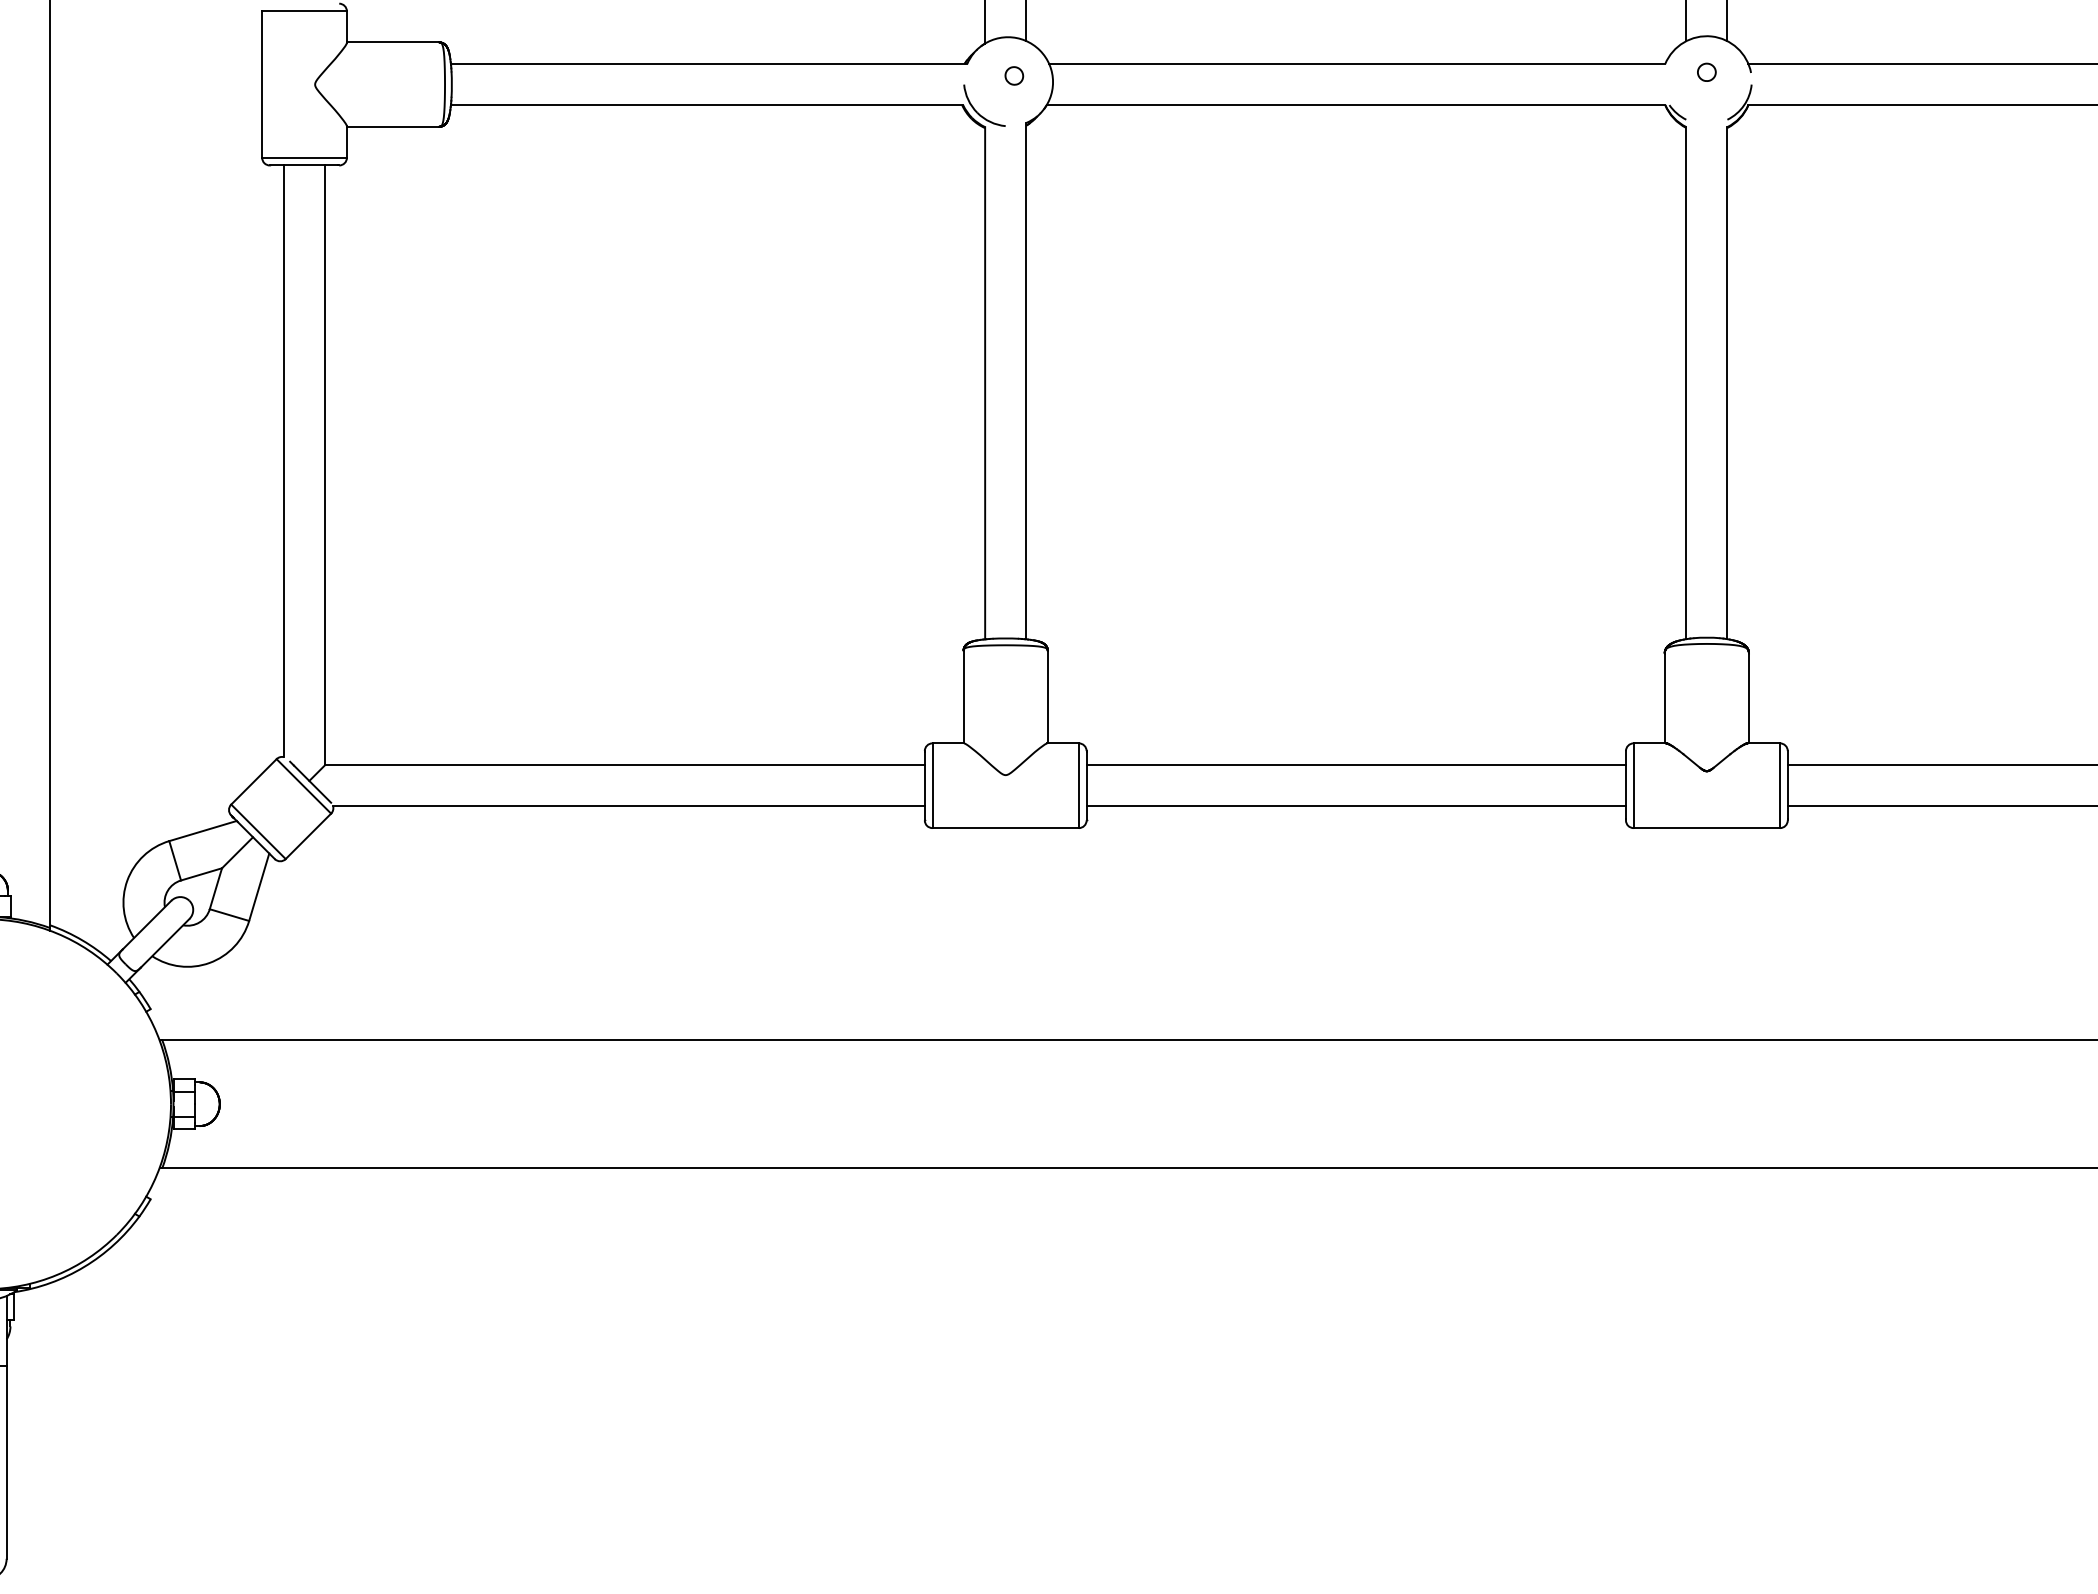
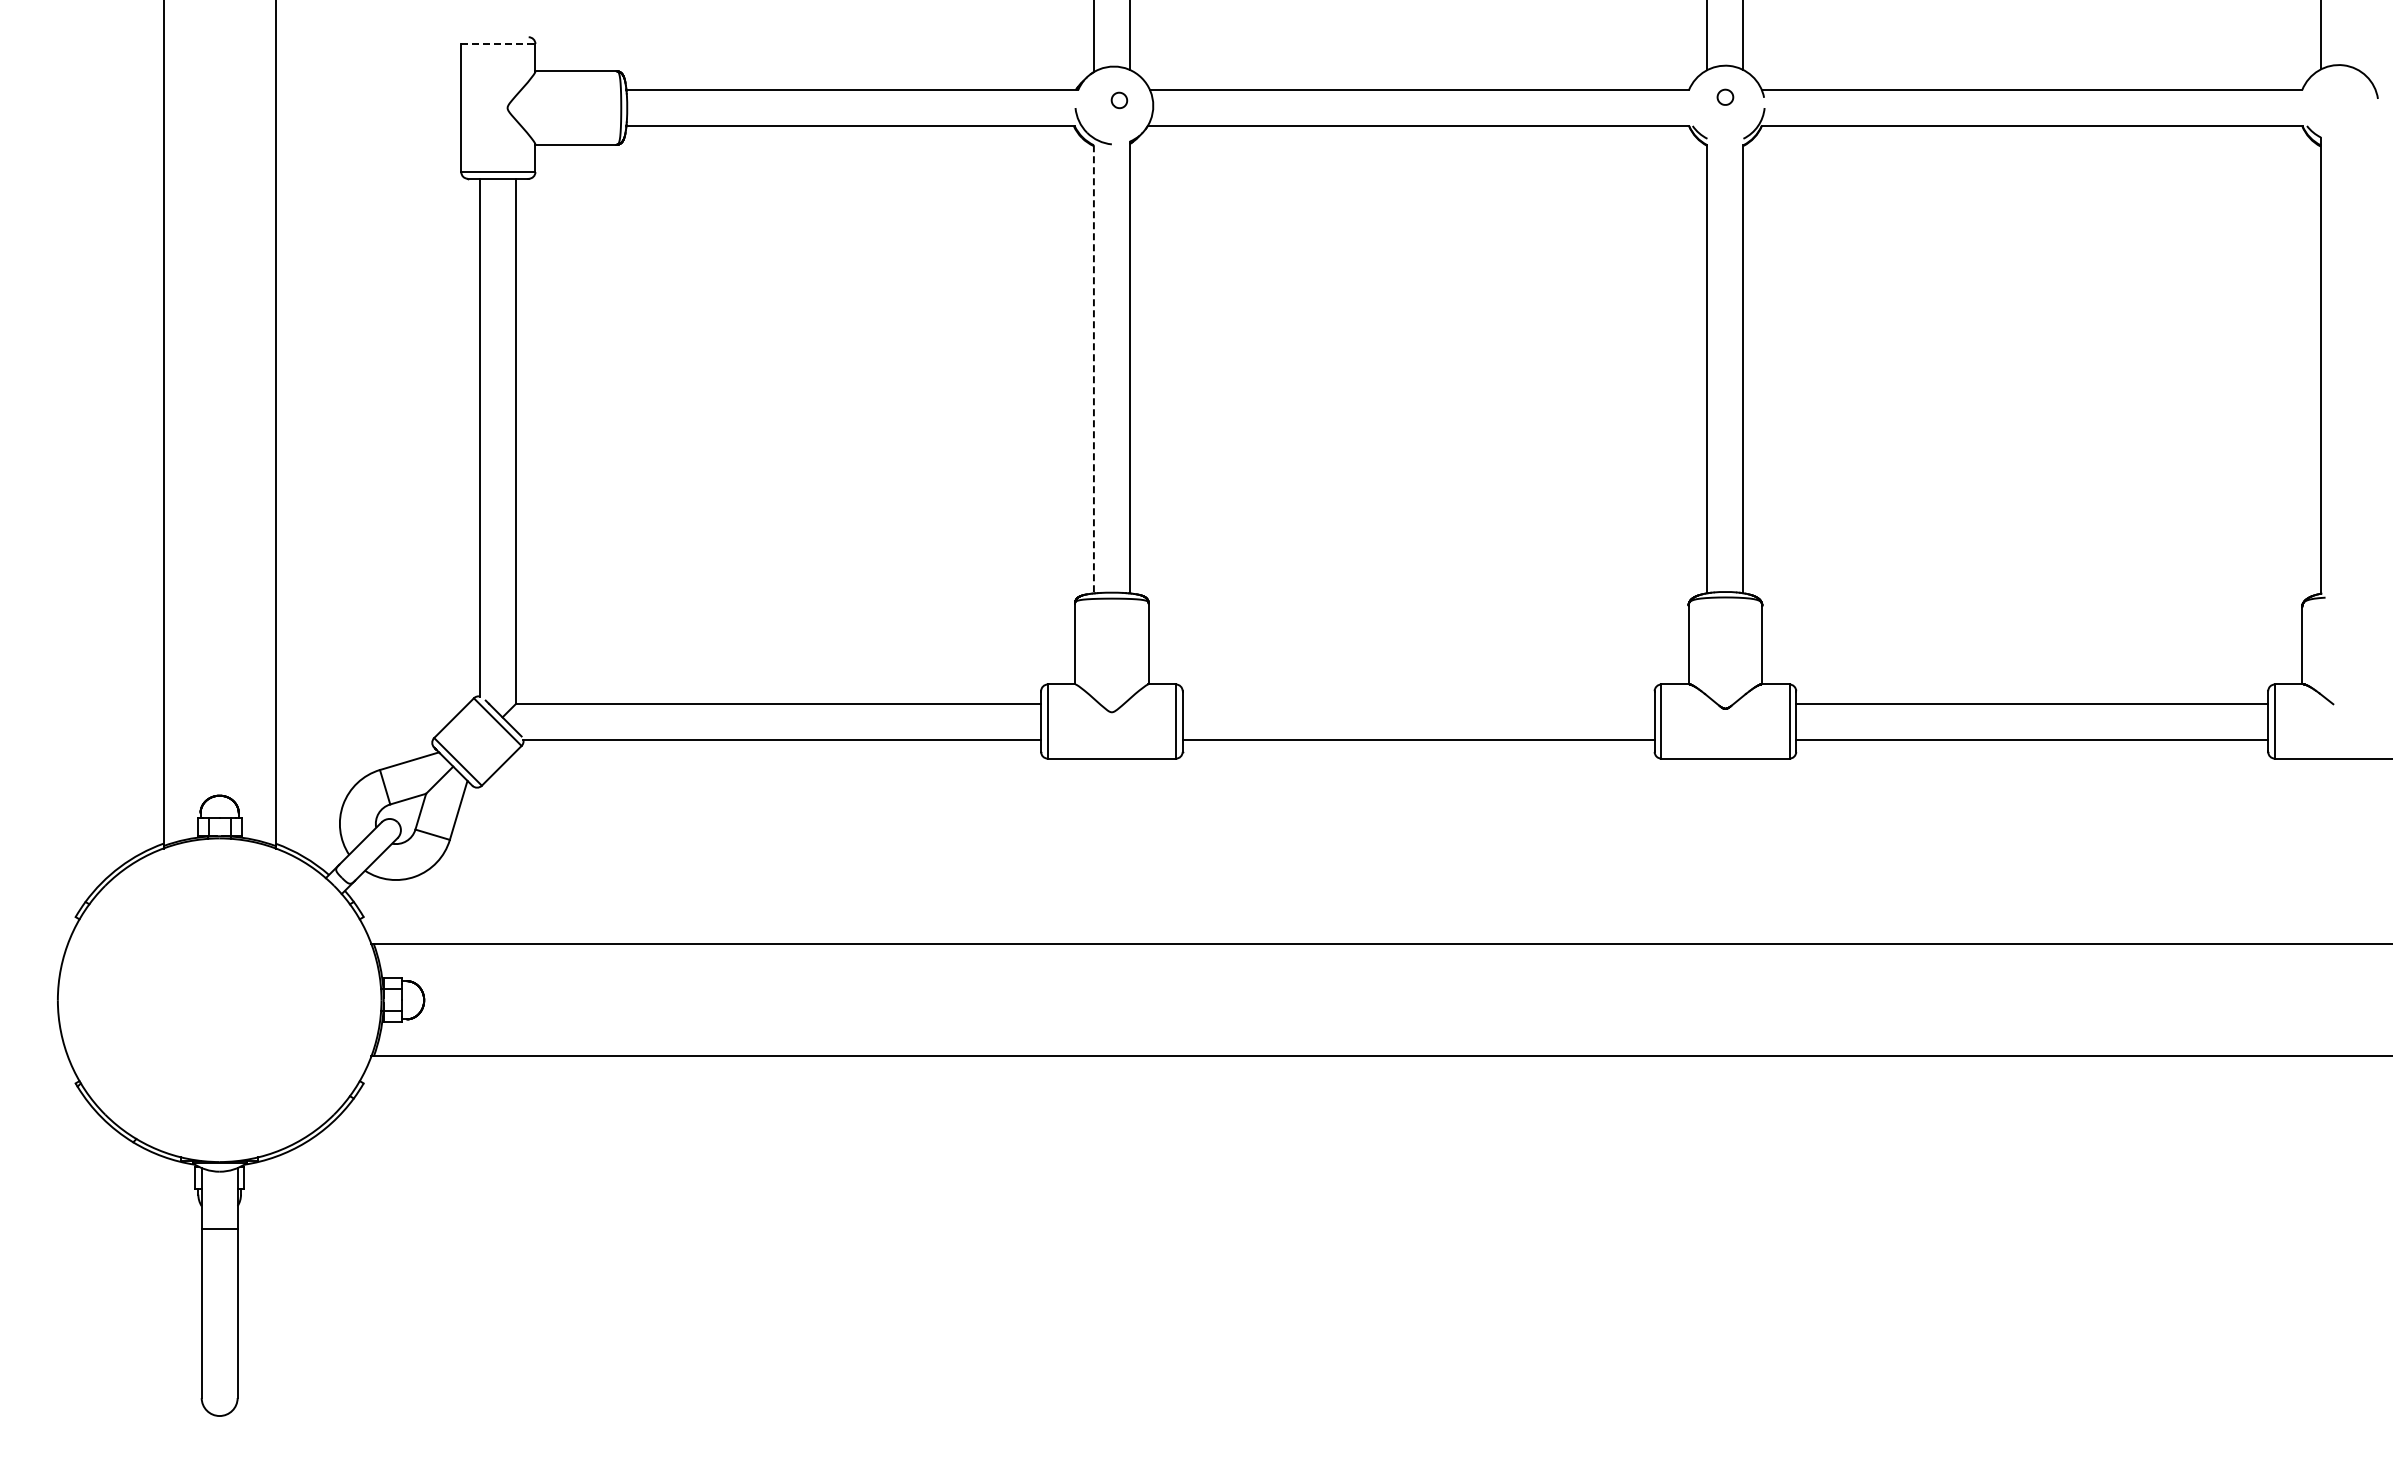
line: (304, 10) -> (498, 43), solid -> dashed
line: (984, 383) -> (1093, 369), solid -> dashed
line: (1356, 765) -> (1418, 703), removed

